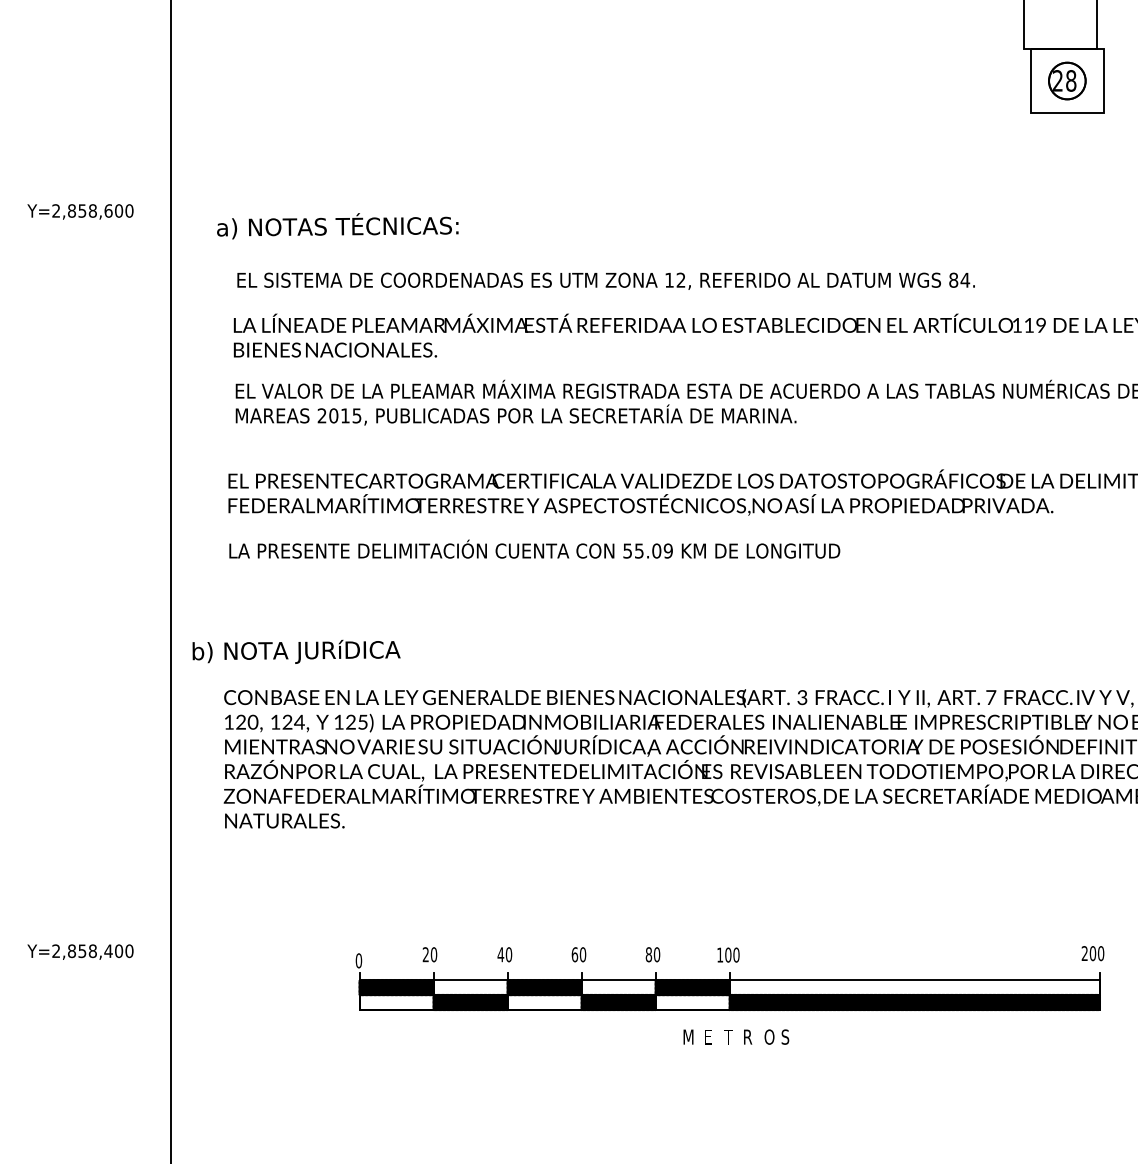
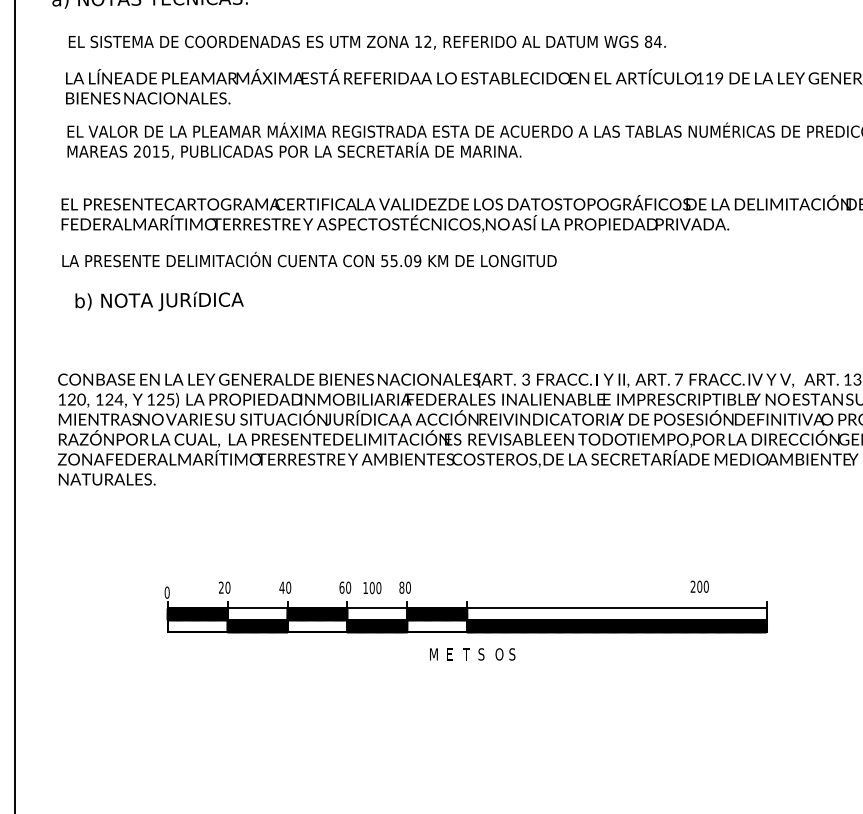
text: (296, 651) -> (159, 301), moved
text: (1092, 953) -> (699, 586), moved
text: (728, 954) -> (372, 587), moved
text: (747, 1036) -> (481, 653), R -> S

